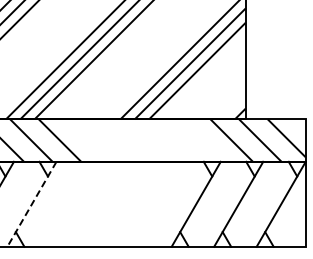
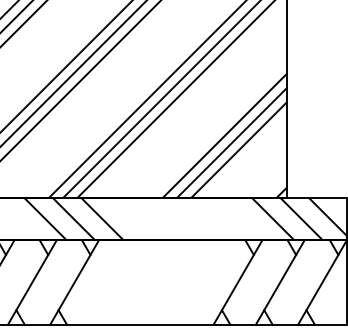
line: (31, 204) -> (74, 282), dashed -> solid

